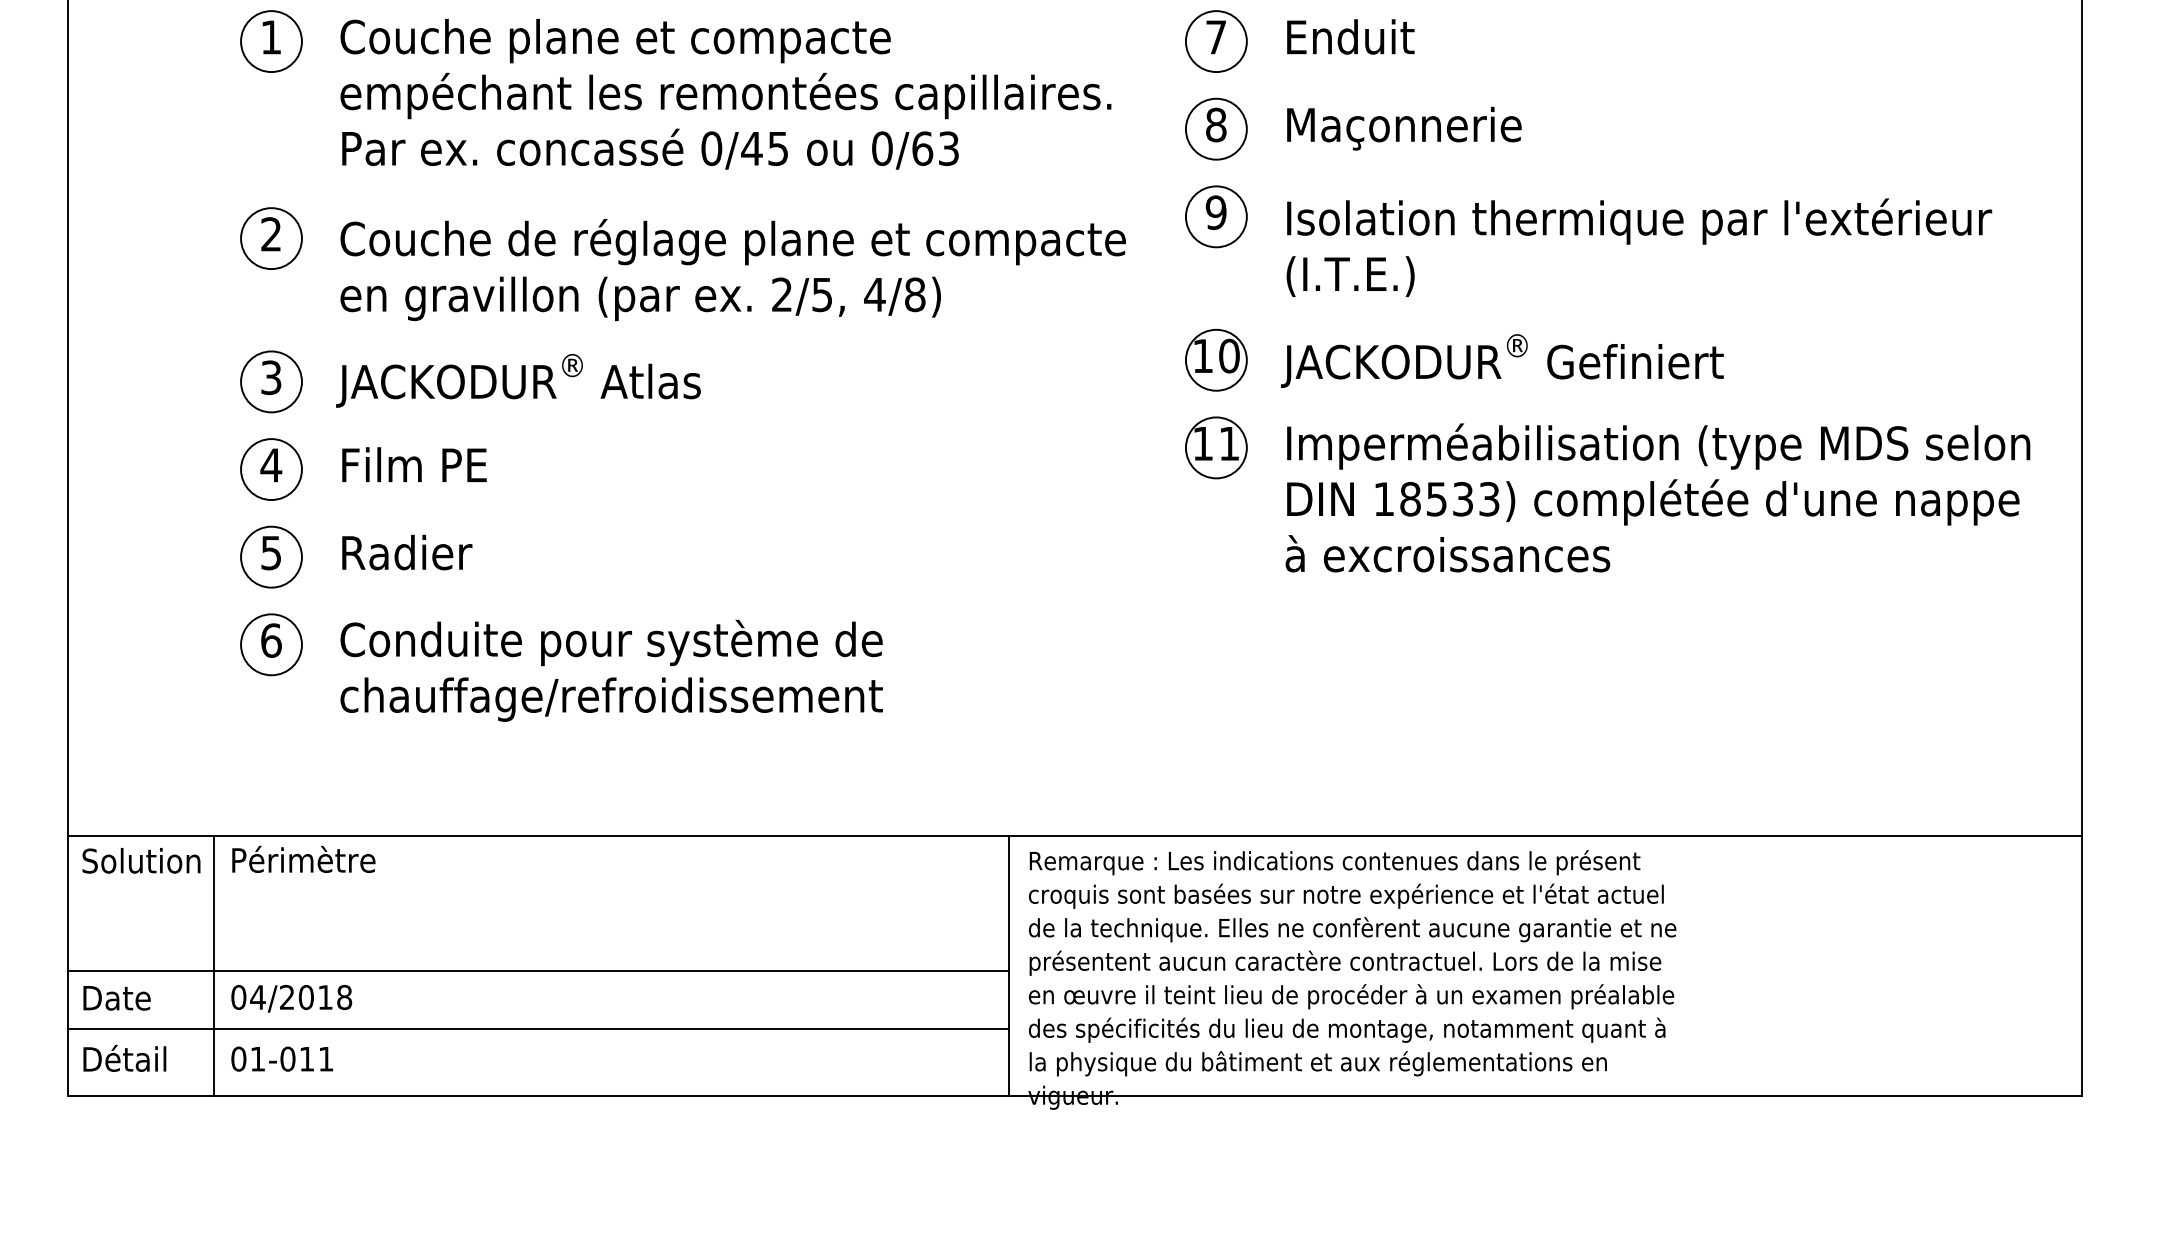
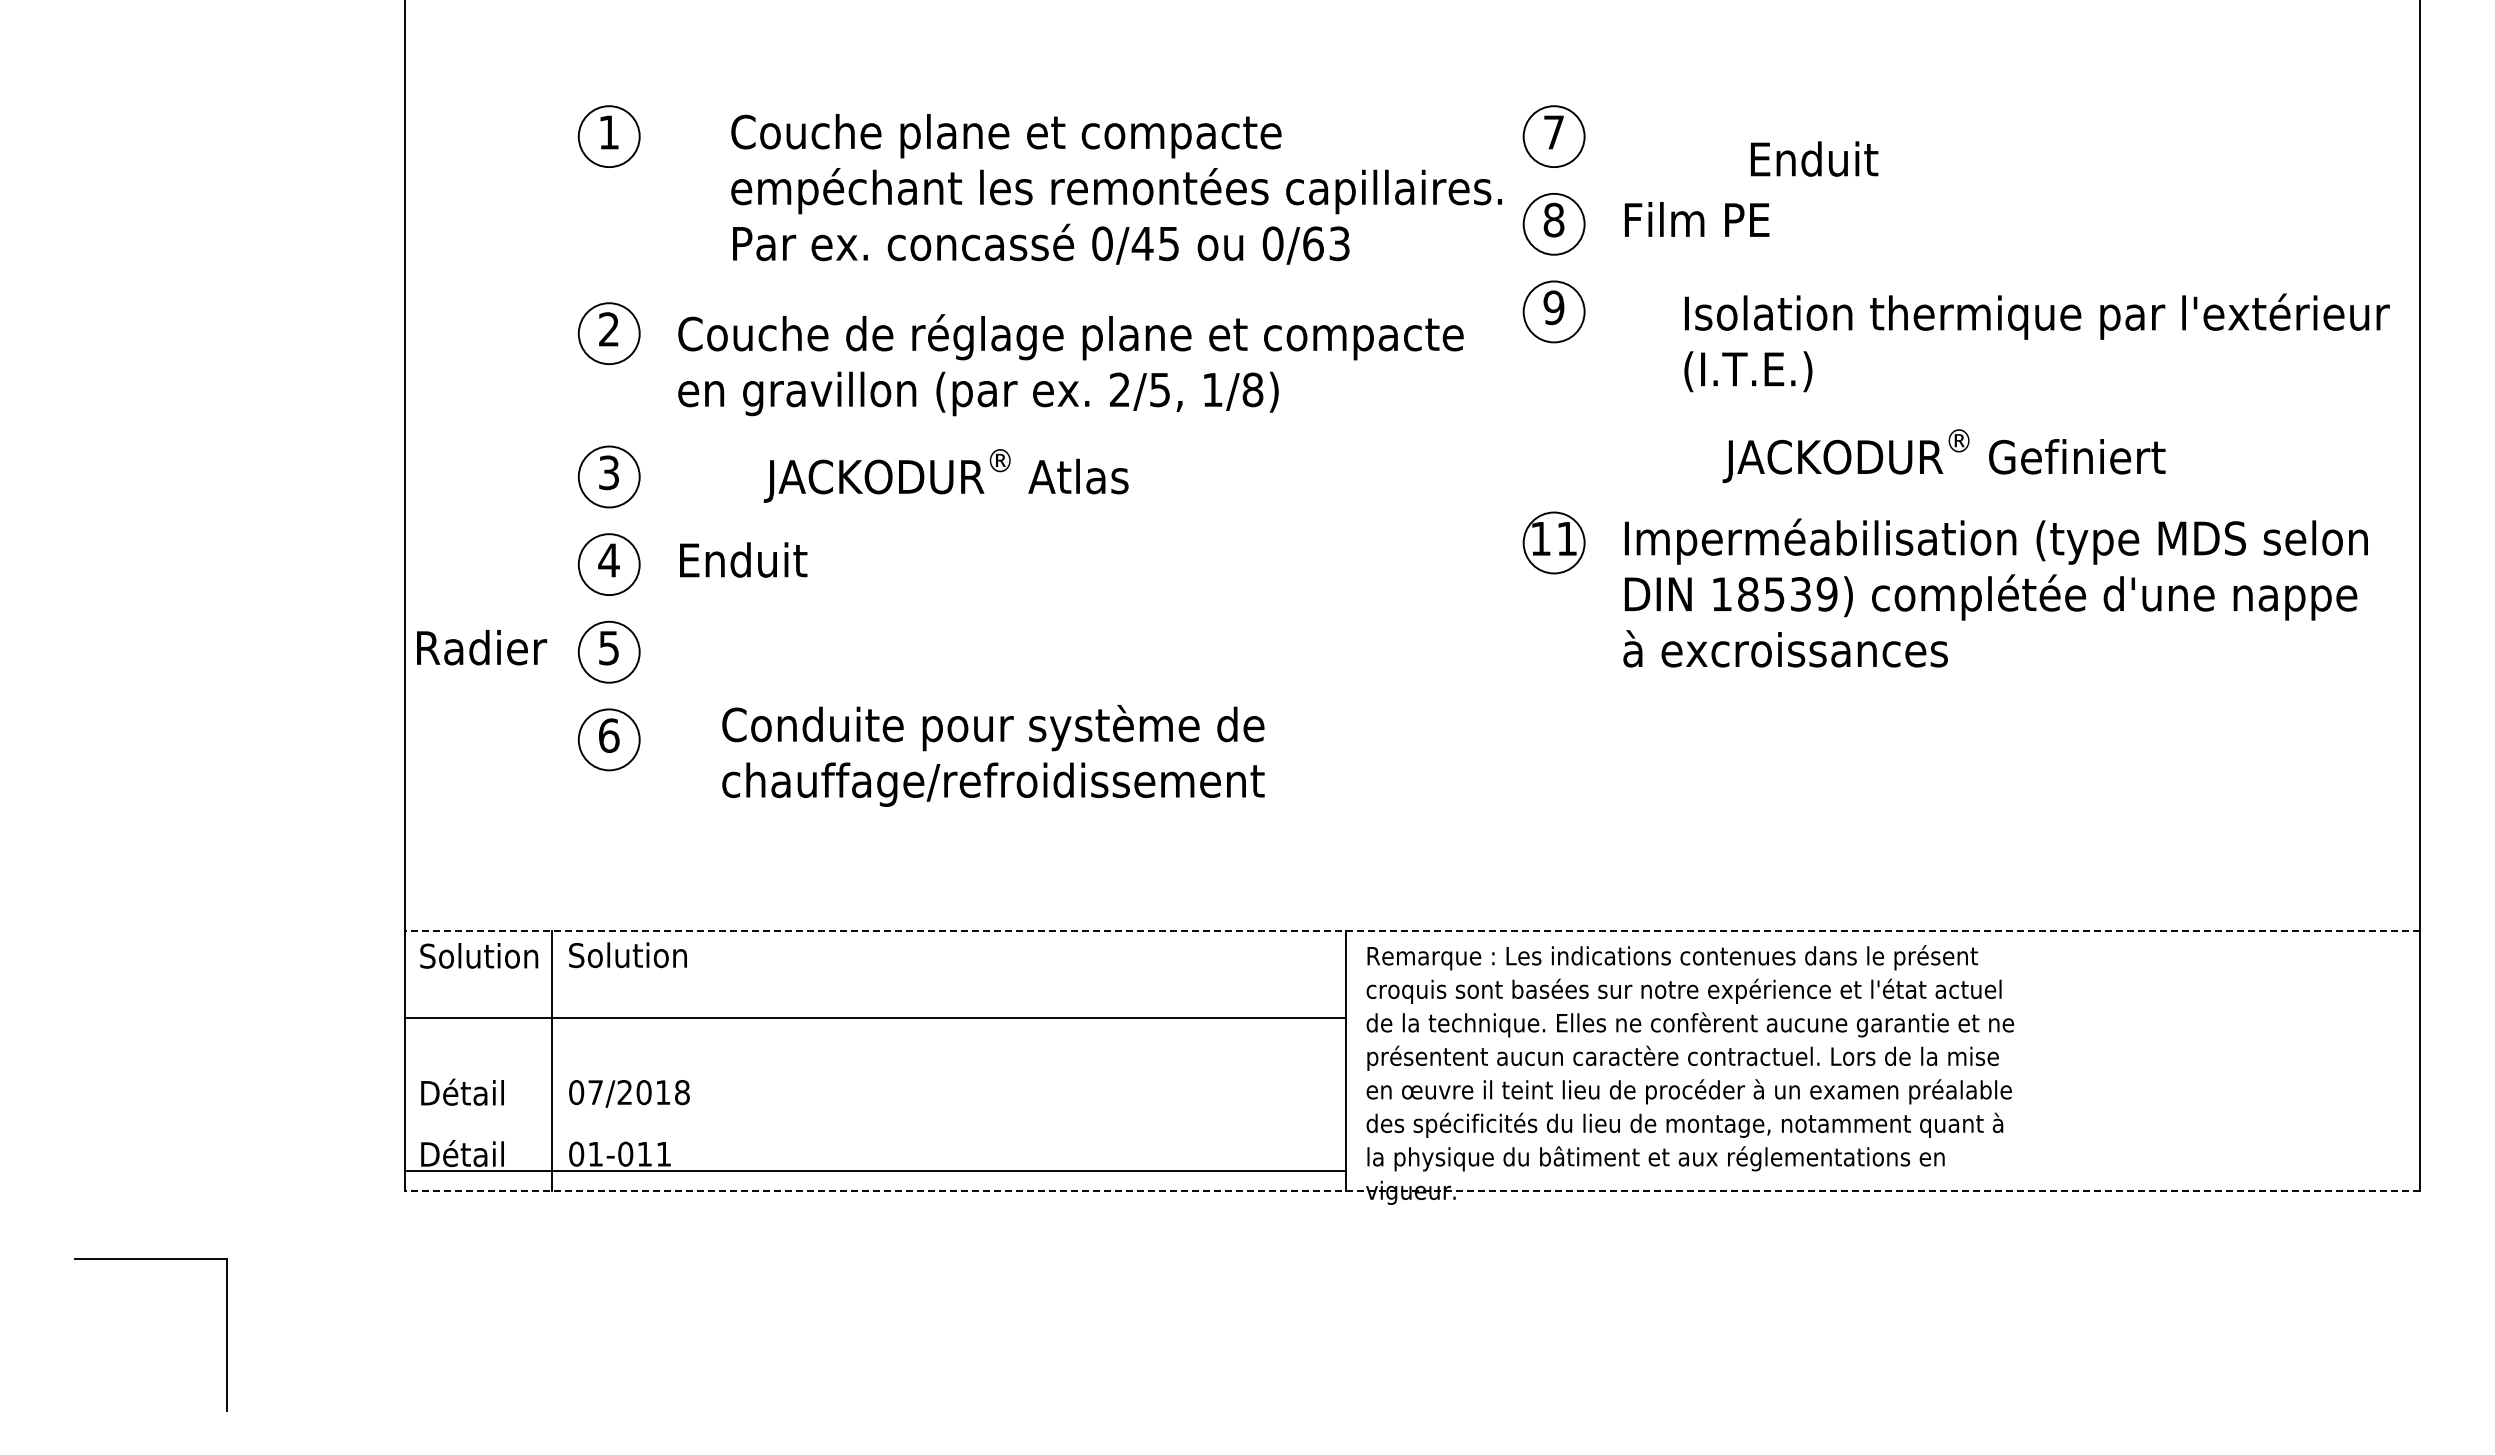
text: (1350, 36) -> (1814, 158), moved
text: (725, 94) -> (1116, 189), moved
text: (1405, 128) -> (1743, 223), Maçonnerie -> Film PE
text: (1638, 247) -> (2036, 342), moved
text: (874, 294) -> (1212, 389), 4/8) -> 1/8)
part: (1215, 360) -> (1553, 455), removed
text: (1501, 361) -> (1943, 456), moved
text: (517, 380) -> (945, 475), moved
text: (416, 464) -> (754, 559), Film PE -> Enduit
text: (1488, 499) -> (1826, 594), 18533) -> 18539)
text: (407, 552) -> (482, 647), moved
text: (611, 670) -> (993, 755), moved
line: (1074, 835) -> (1412, 930), solid -> dashed
text: (303, 859) -> (641, 954), Périmètre -> Solution
line: (537, 971) -> (875, 1018), moved
text: (135, 996) -> (473, 1091), Date -> Détail
text: (257, 997) -> (595, 1092), 04/2018 -> 07/2018
line: (537, 1029) -> (875, 1170), moved
line: (1074, 1095) -> (1412, 1190), solid -> dashed

